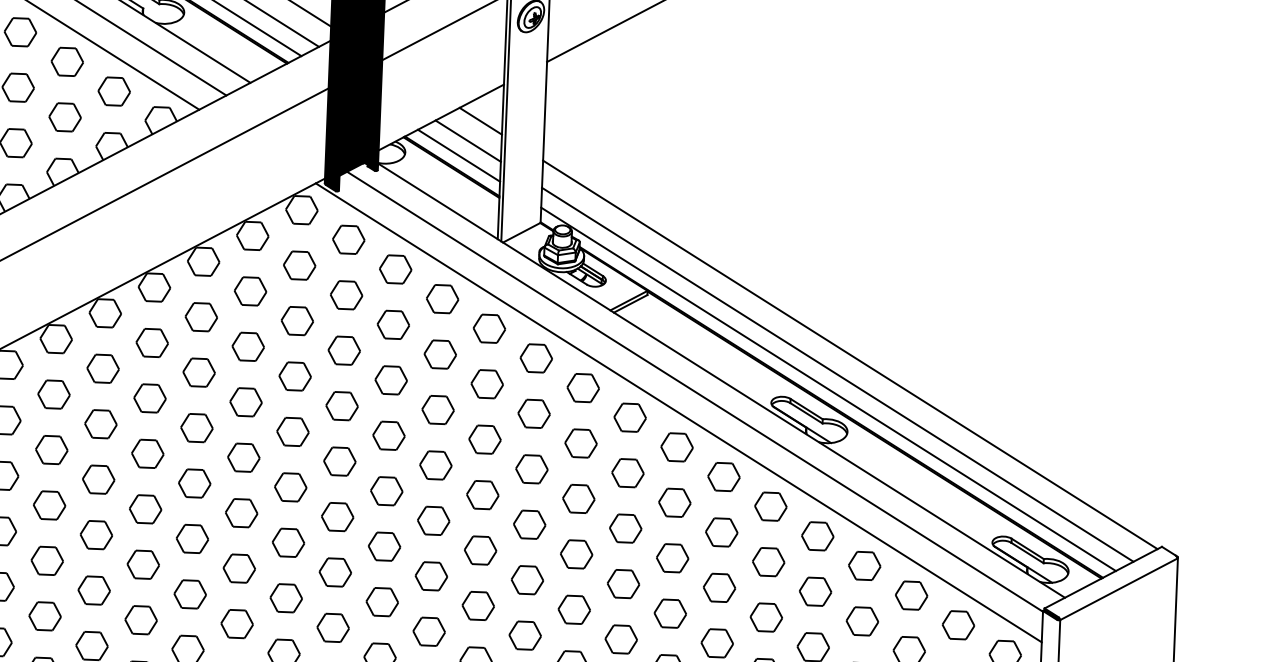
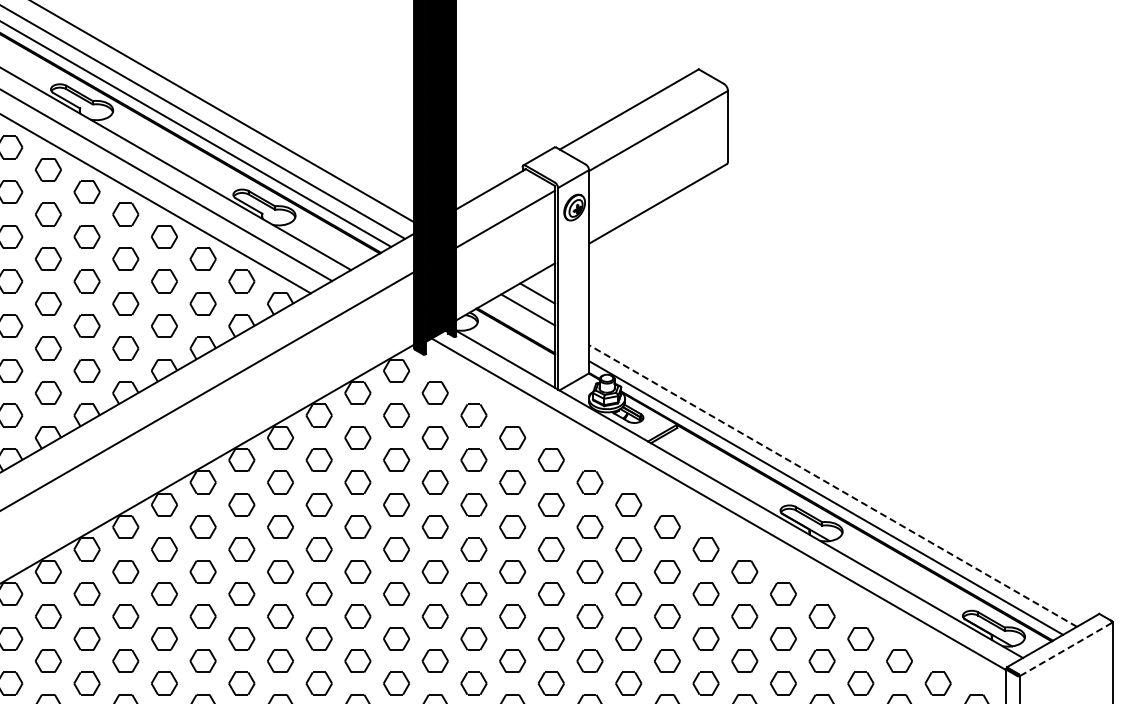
line: (459, 155) -> (521, 321), removed
line: (850, 354) -> (842, 469), removed
line: (838, 374) -> (833, 485), solid -> dashed
line: (677, 412) -> (705, 521), removed
line: (1118, 589) -> (1065, 649), solid -> dashed

